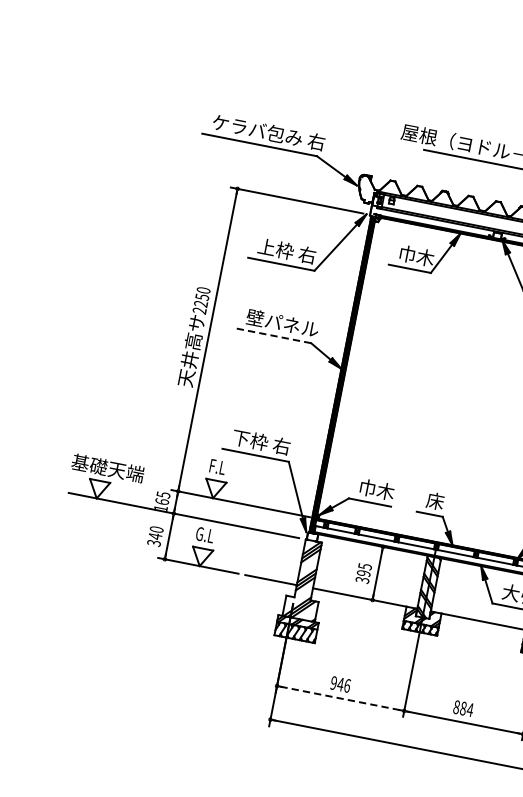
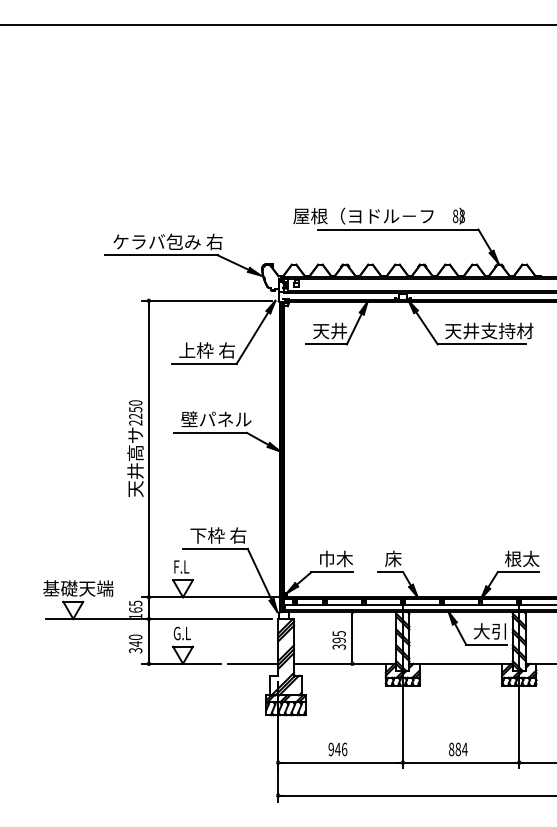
text: (416, 255) -> (330, 330), 巾木 -> 天井
line: (274, 335) -> (210, 432), dashed -> solid
line: (341, 698) -> (341, 762), dashed -> solid

